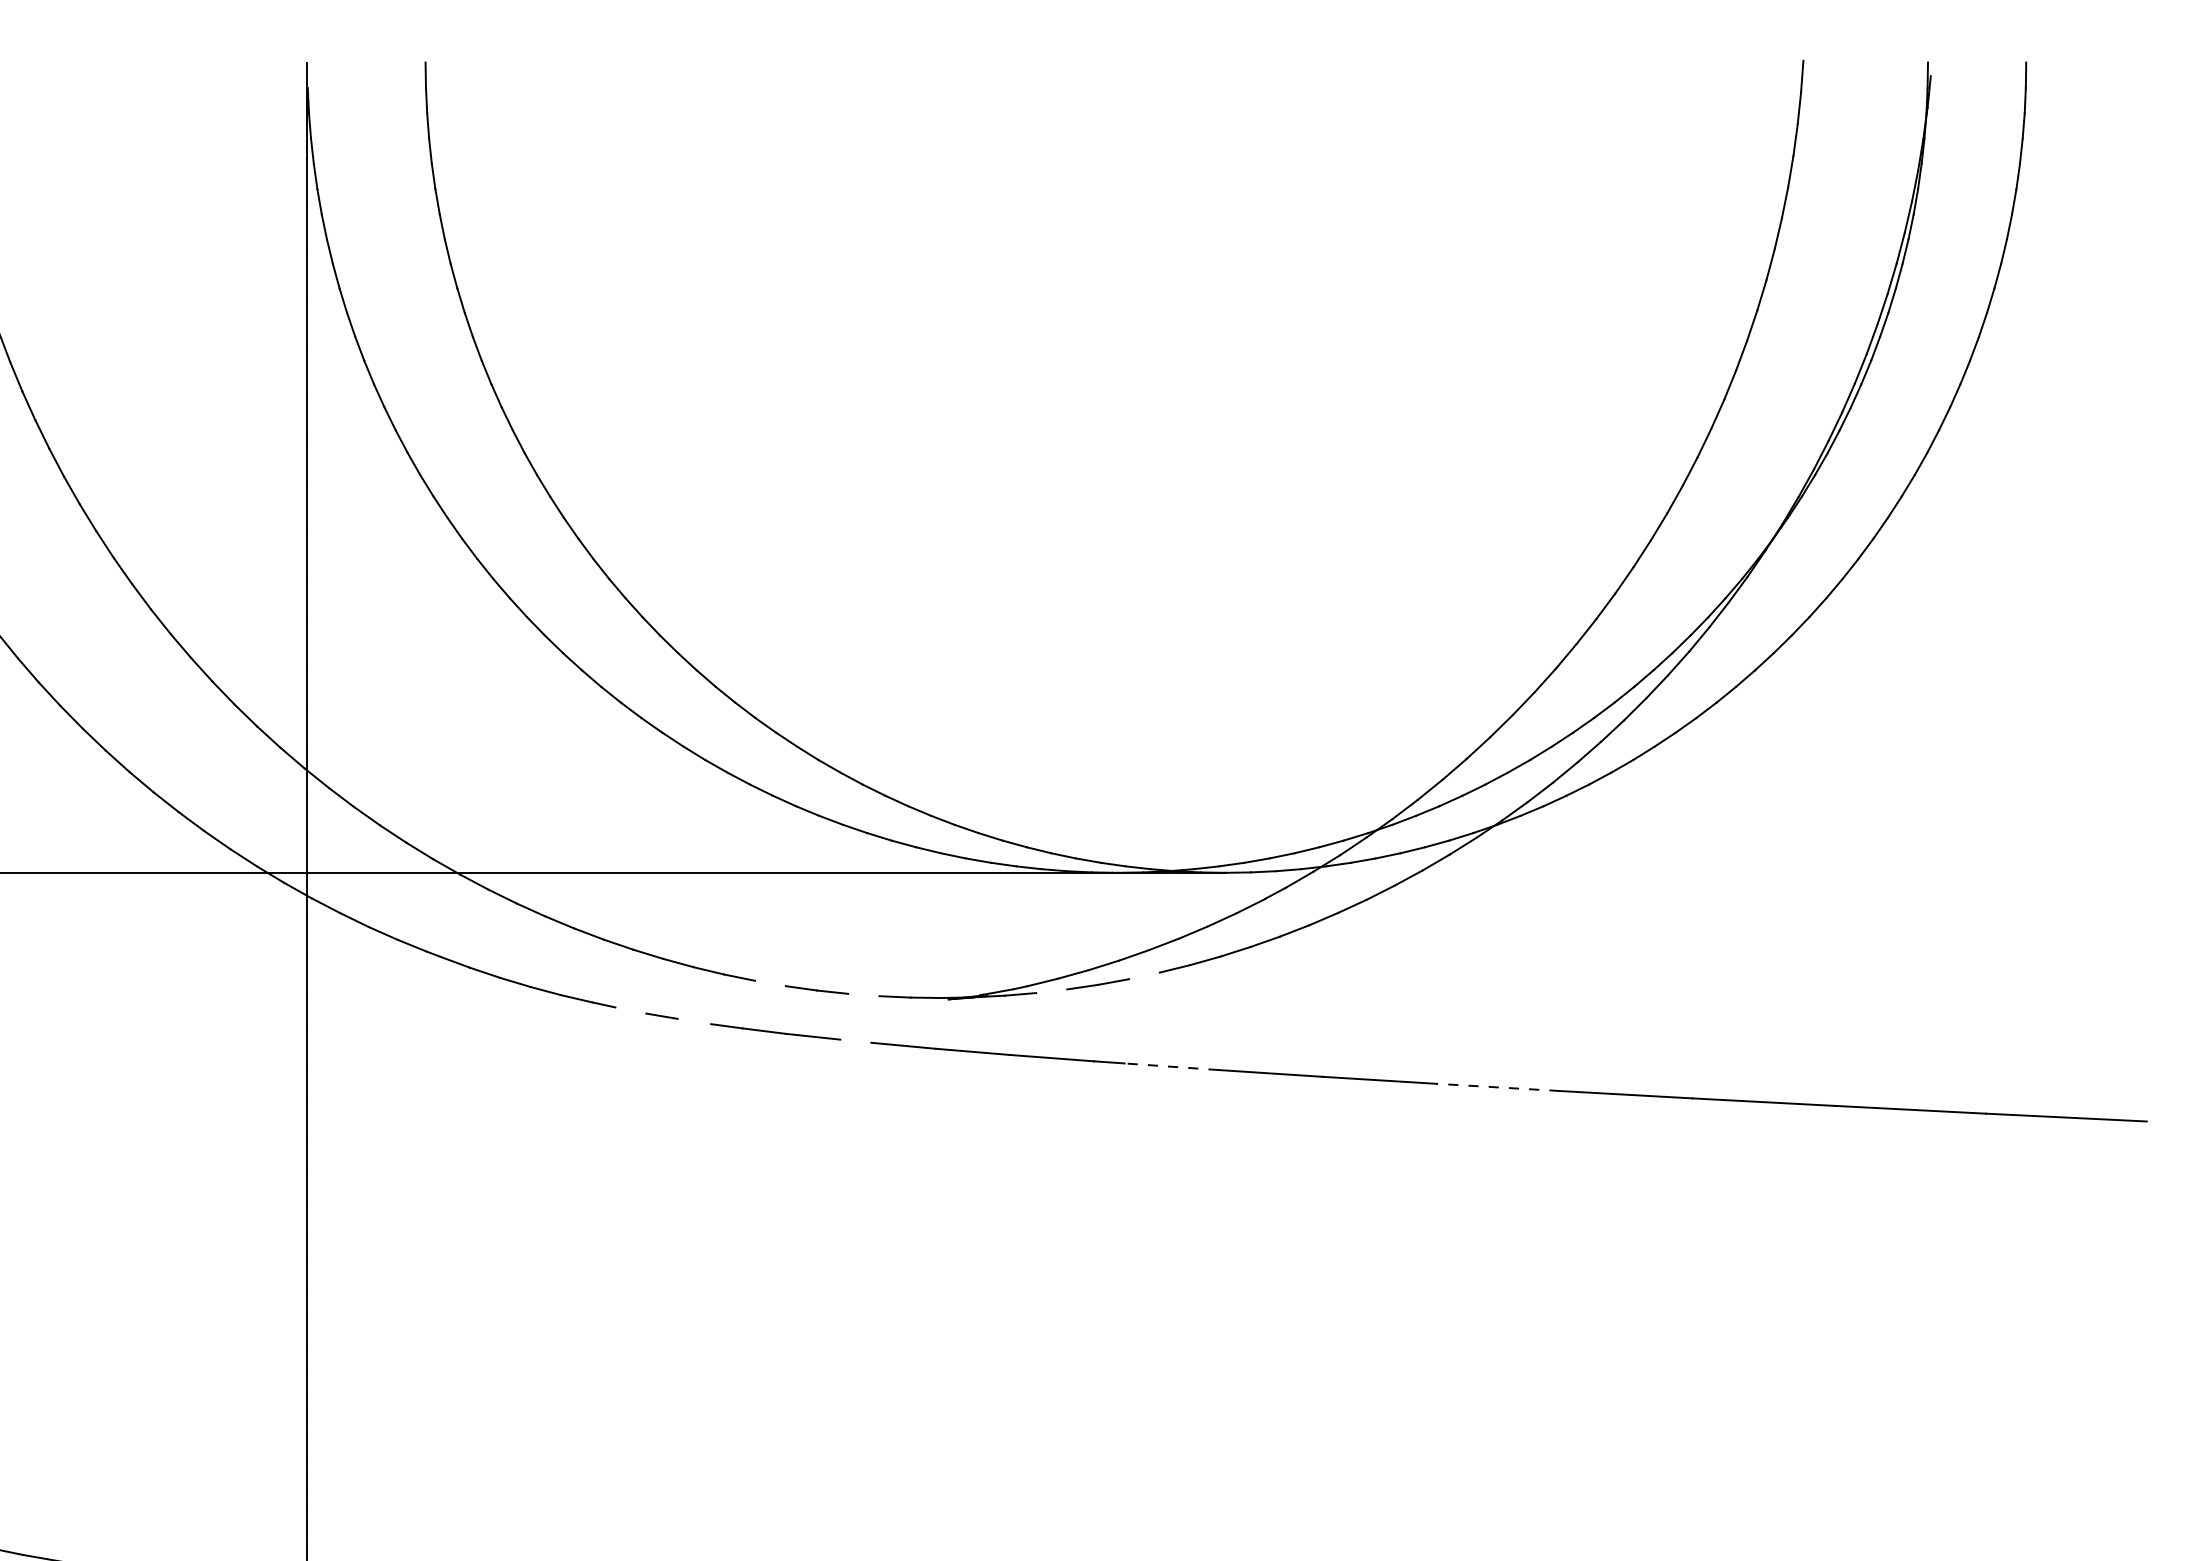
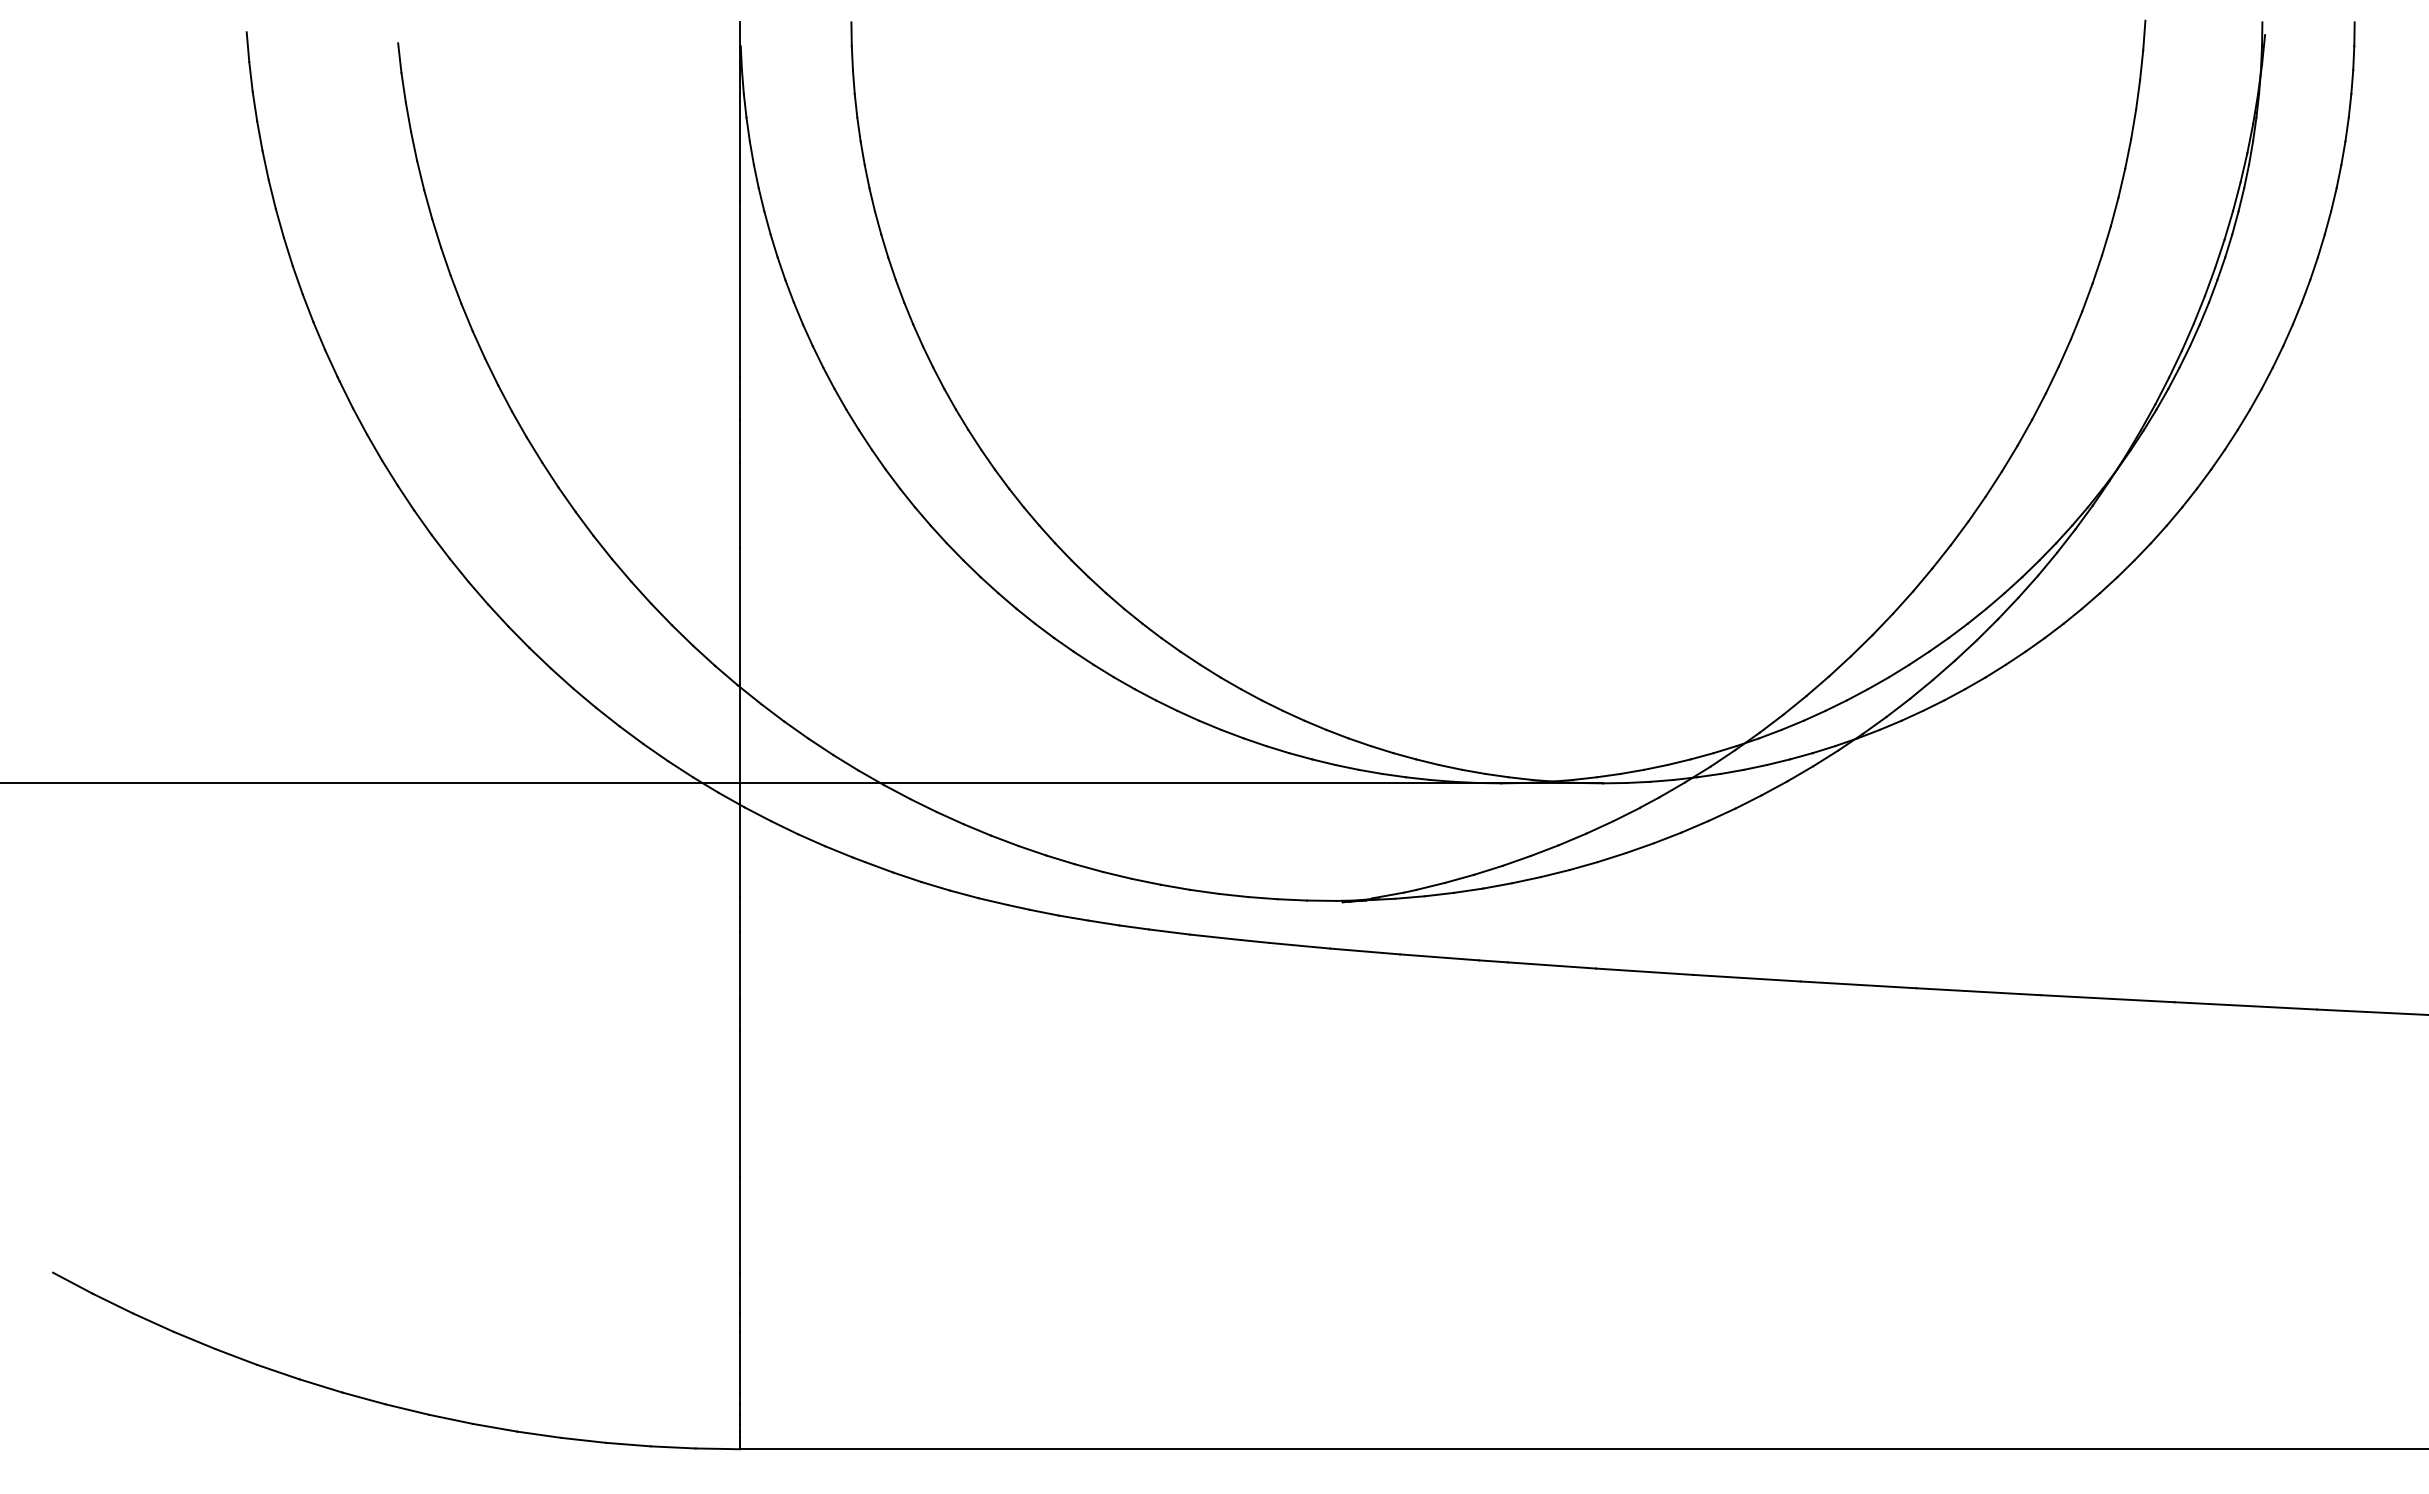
line: (1144, 976) -> (1526, 880), added
line: (769, 982) -> (1174, 886), added
line: (1051, 991) -> (1439, 894), added
line: (863, 995) -> (1262, 898), added
line: (630, 1010) -> (1043, 912), added
line: (693, 1020) -> (1103, 922), added
line: (855, 1041) -> (1255, 941), added
line: (1171, 1066) -> (1551, 965), dashed -> solid
line: (1497, 1086) -> (1858, 984), dashed -> solid

